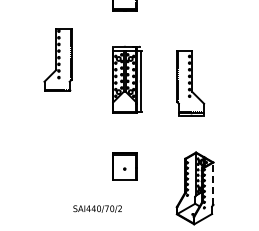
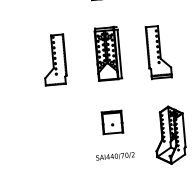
part: (57, 59) -> (53, 59), moved
line: (213, 183) -> (184, 130), dashed -> solid
text: (97, 208) -> (115, 156), moved

